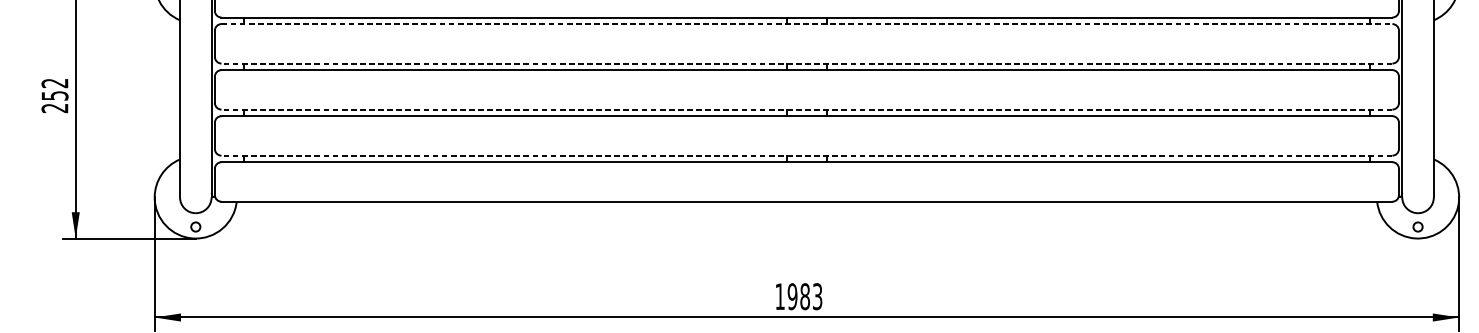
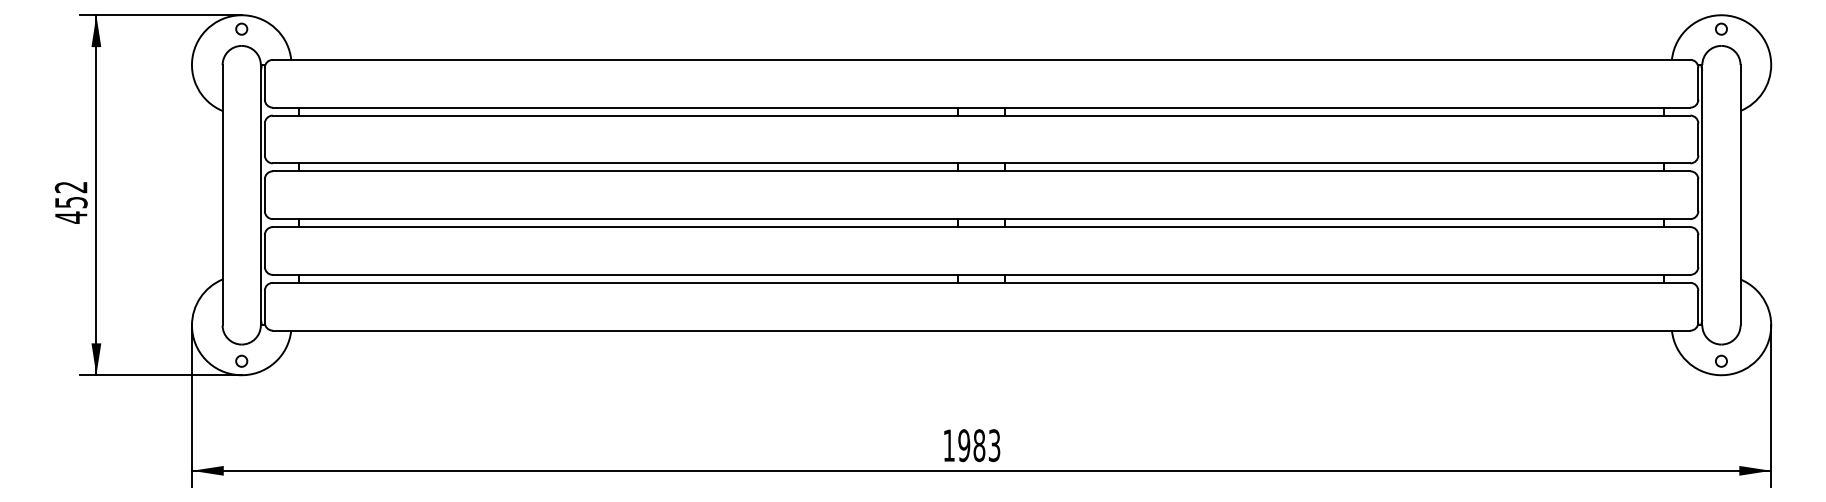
line: (806, 24) -> (981, 115), dashed -> solid
line: (806, 63) -> (981, 163), dashed -> solid
text: (54, 108) -> (70, 217), 252 -> 452
line: (806, 109) -> (981, 219), dashed -> solid
line: (806, 155) -> (981, 274), dashed -> solid

